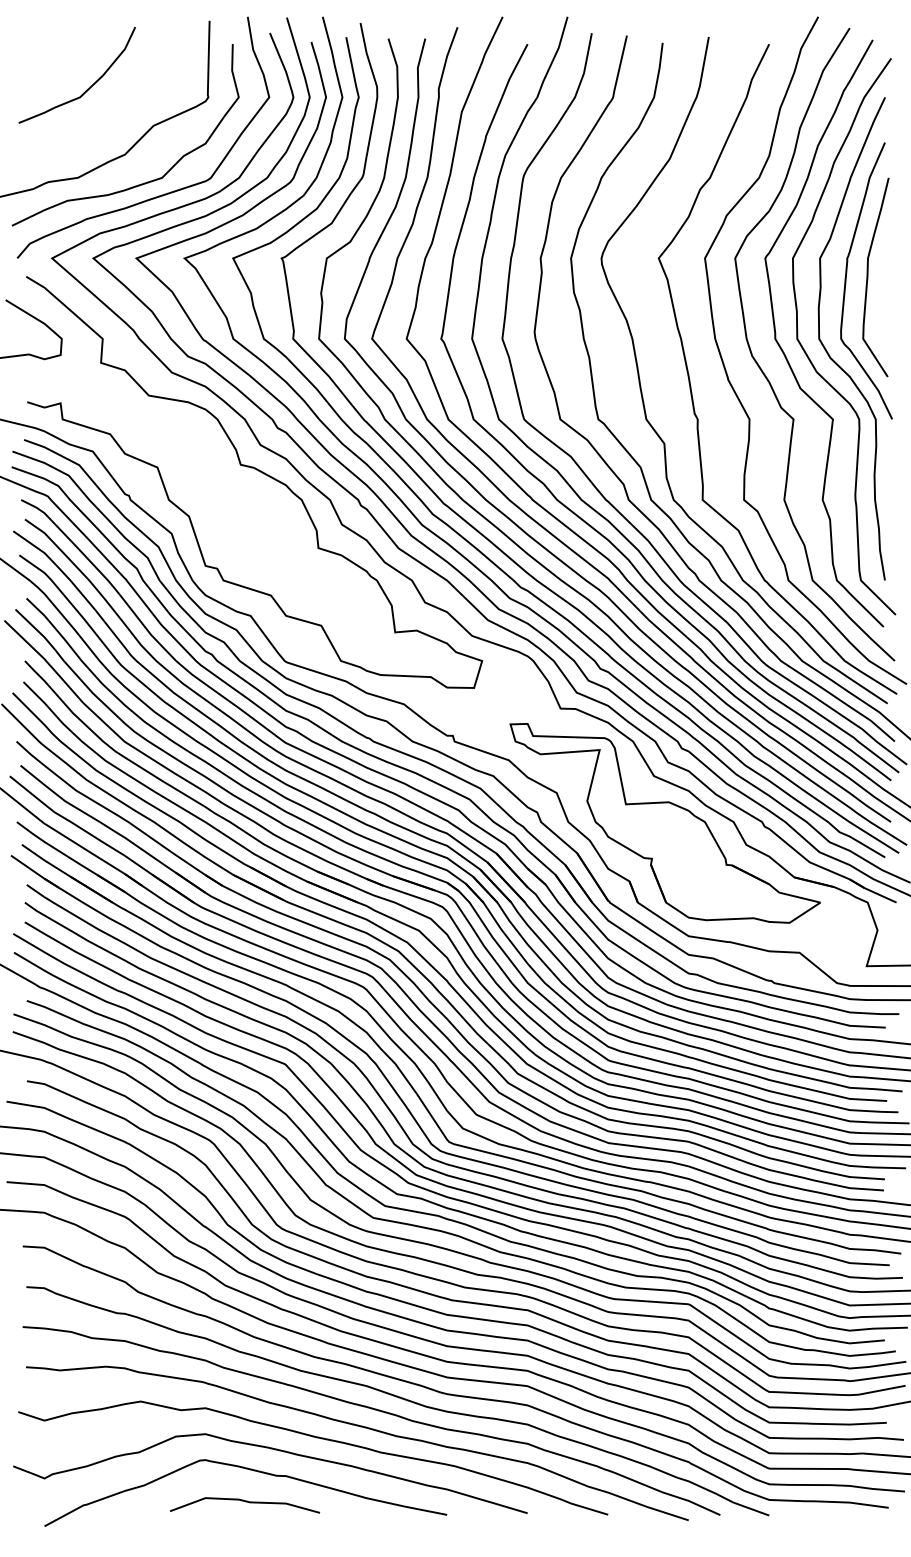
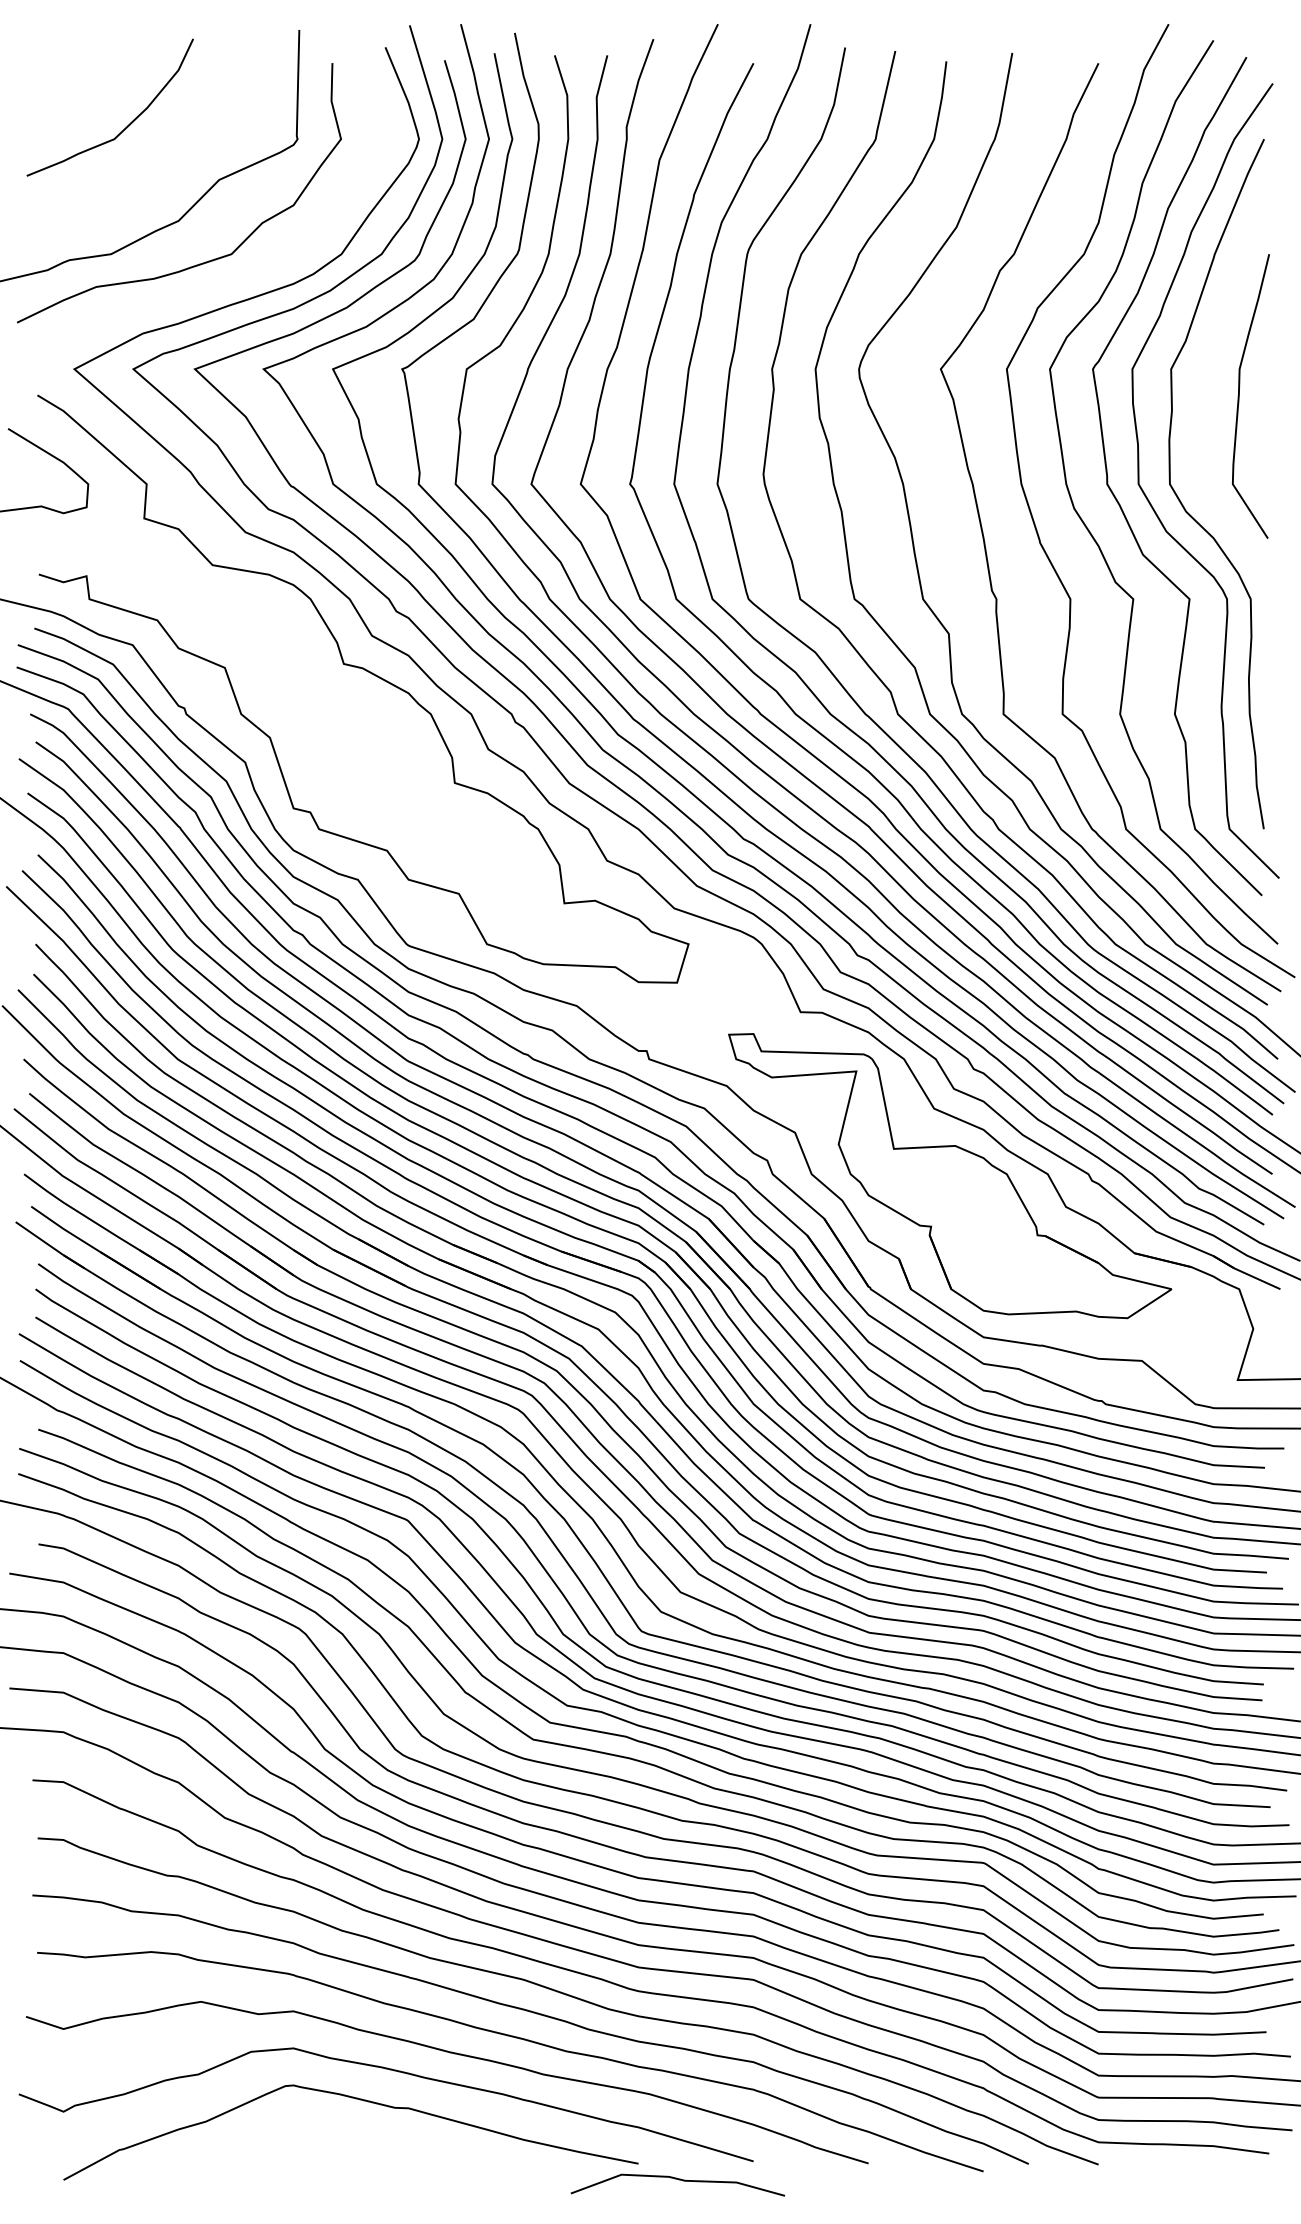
curve: (161, 194) -> (230, 278), removed
curve: (846, 281) -> (1208, 401), removed
curve: (245, 1502) -> (678, 2180), moved

